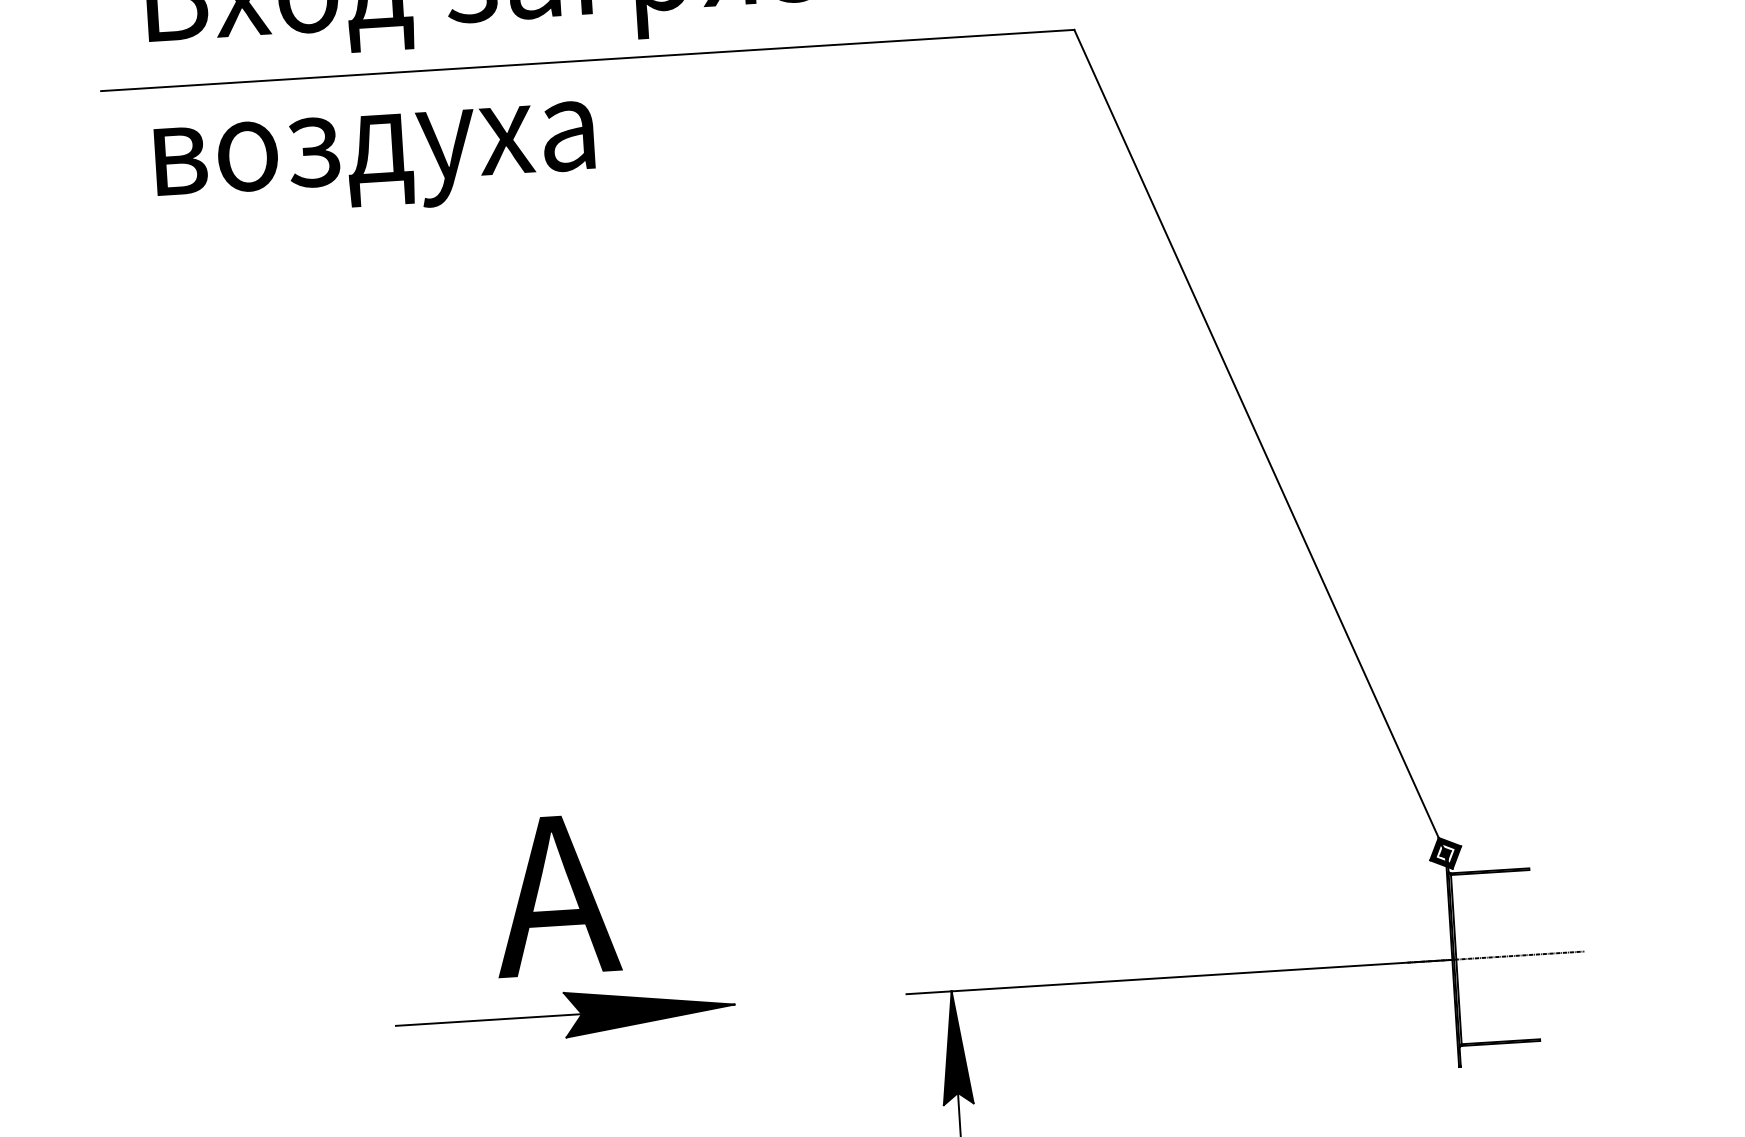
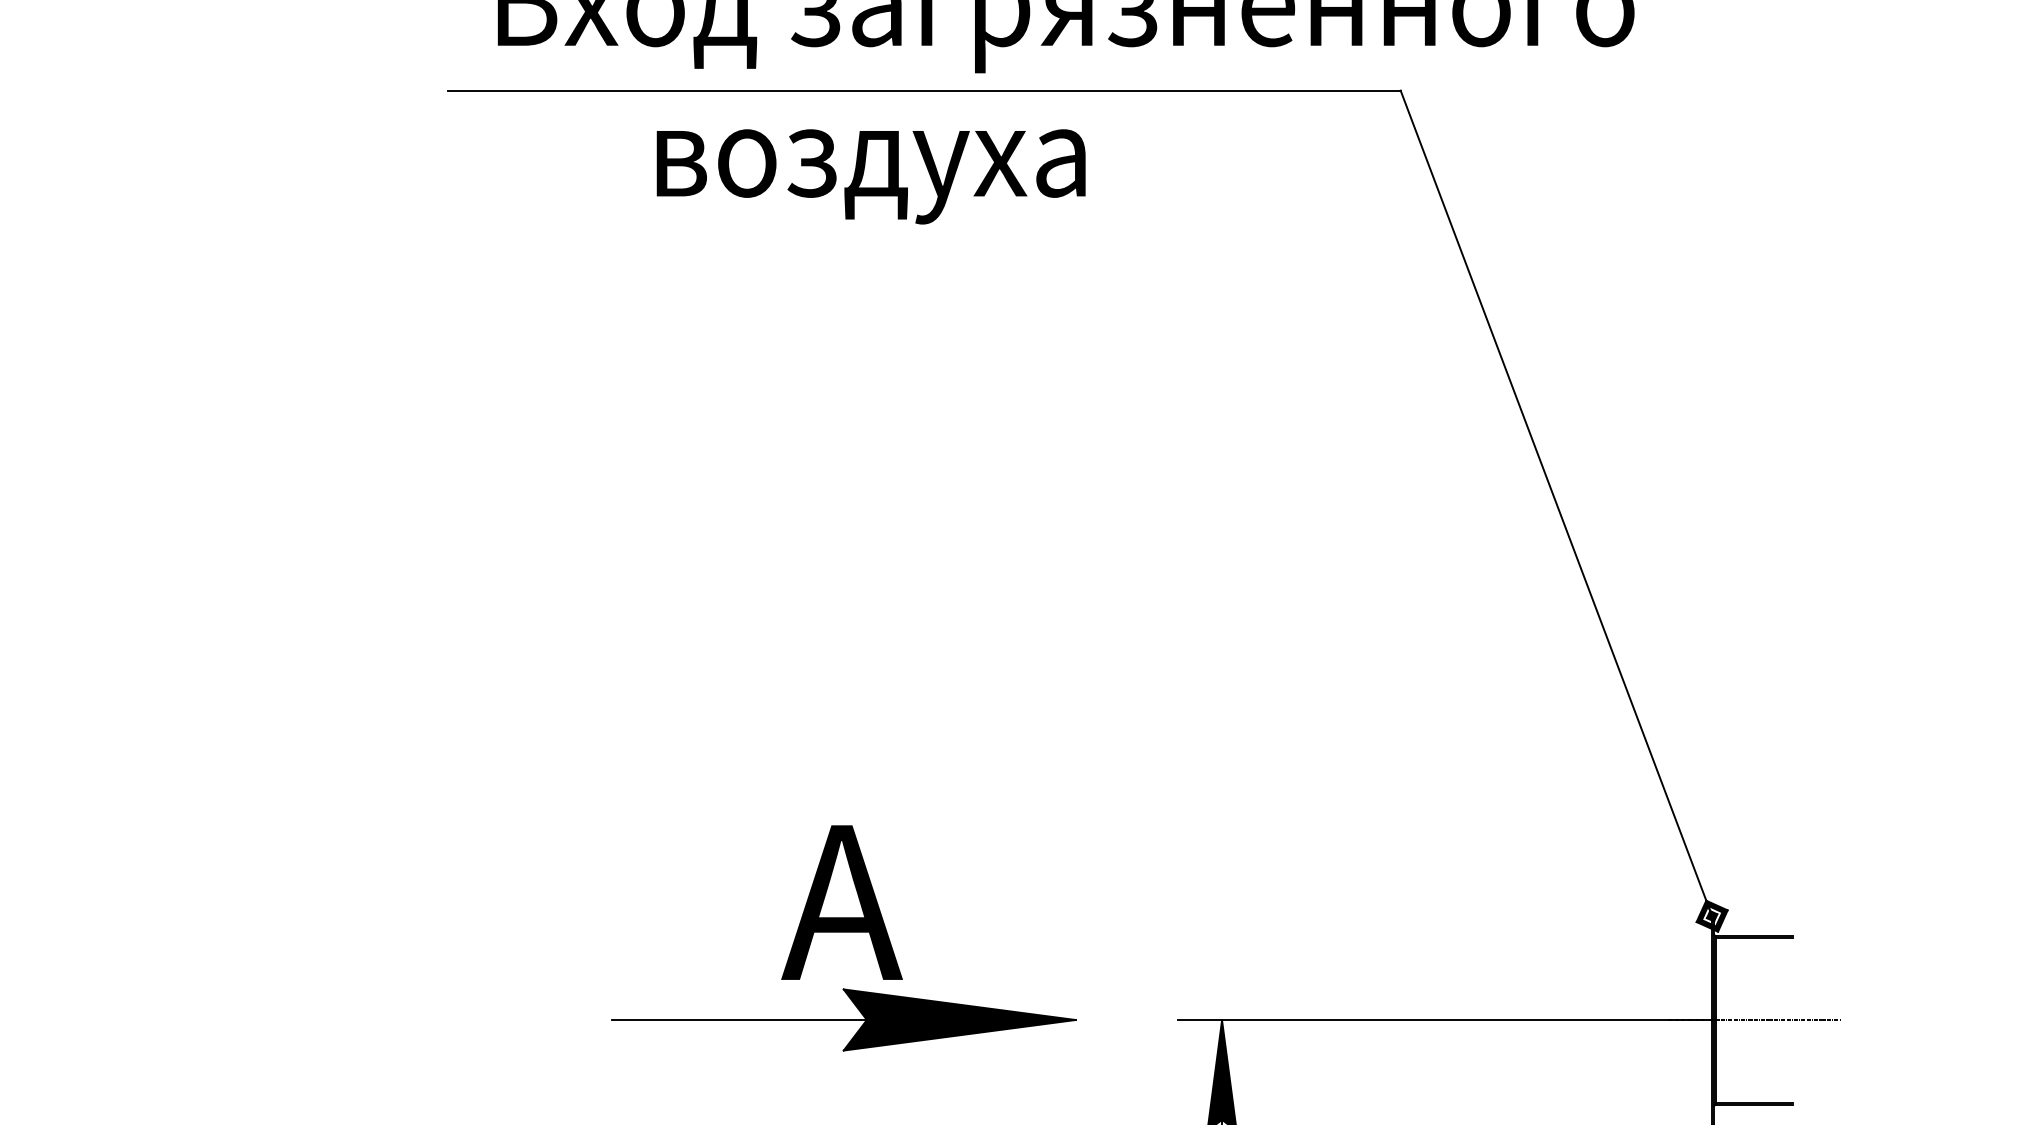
text: (374, 161) -> (870, 176), moved
part: (564, 1014) -> (843, 1019), size x1.4

